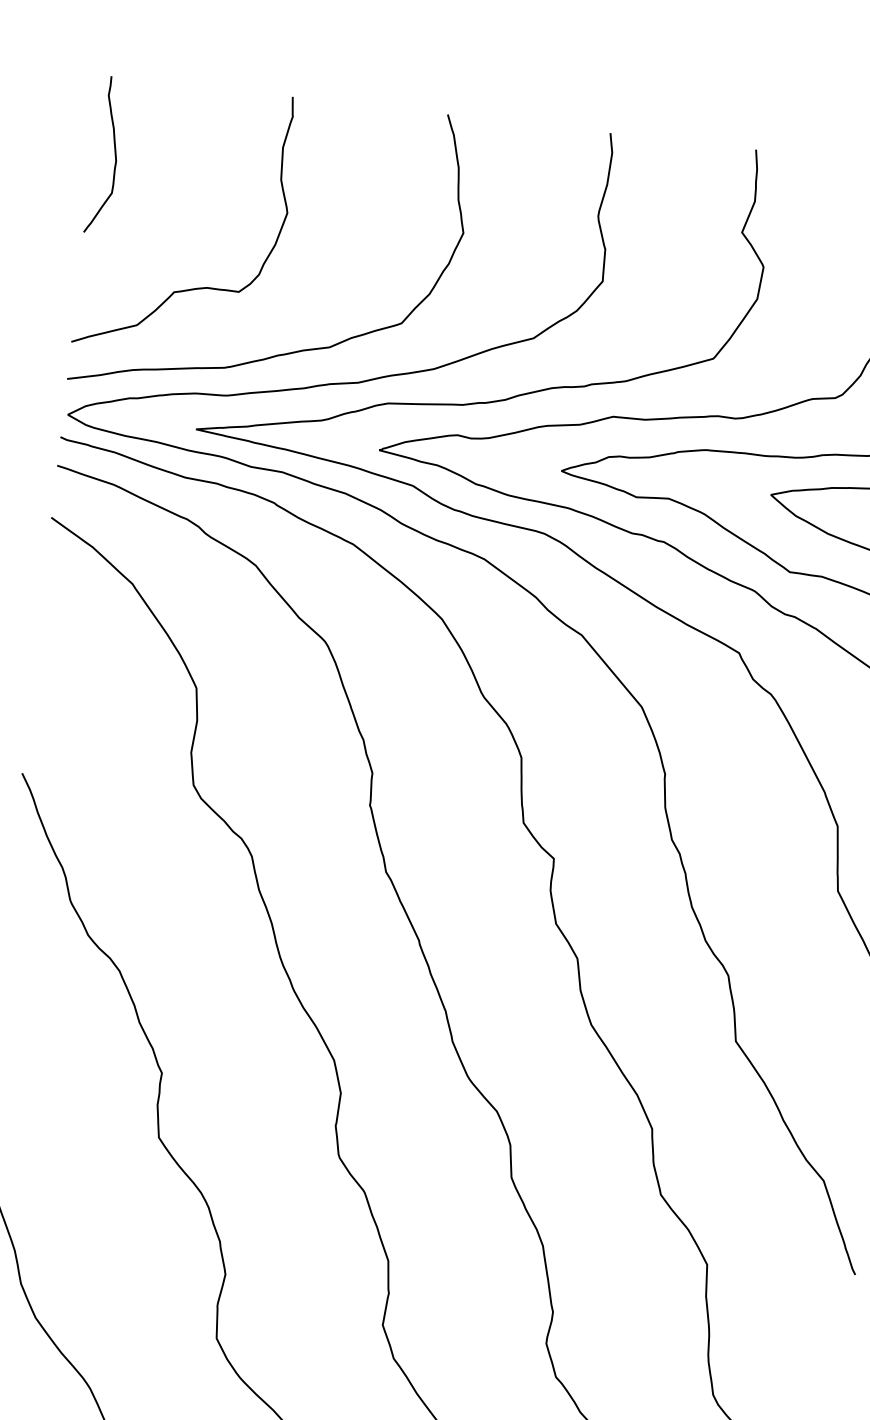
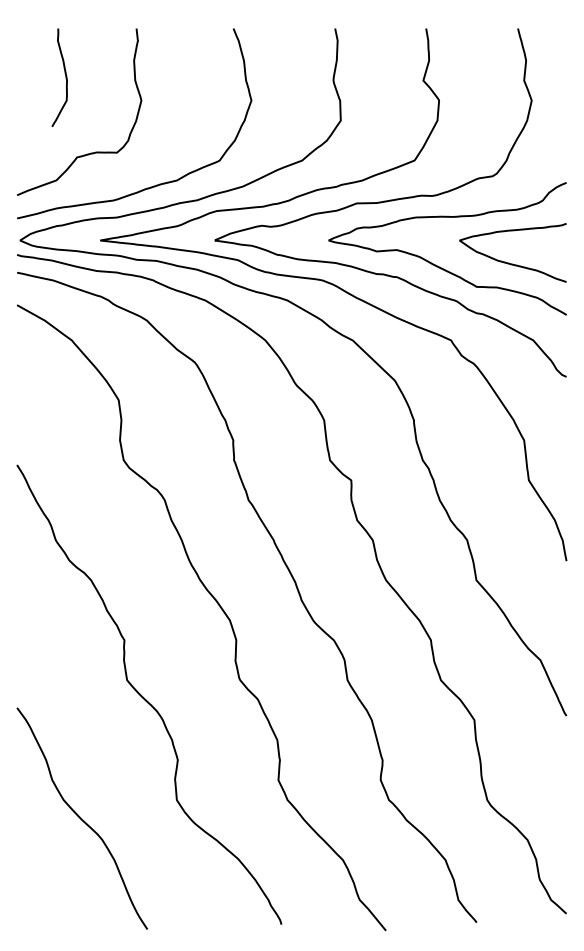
curve: (114, 155) -> (65, 77), moved

